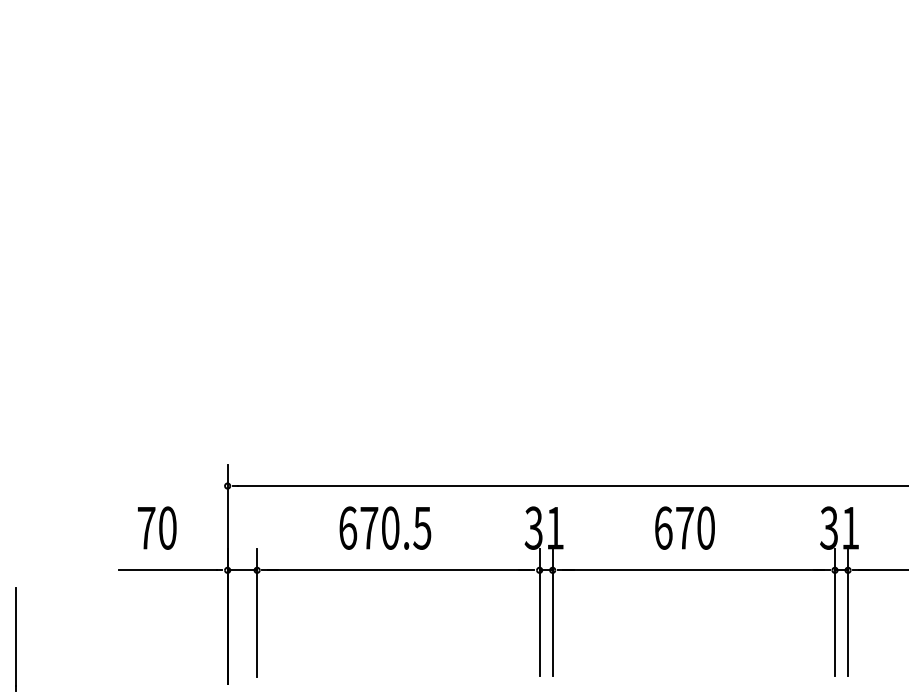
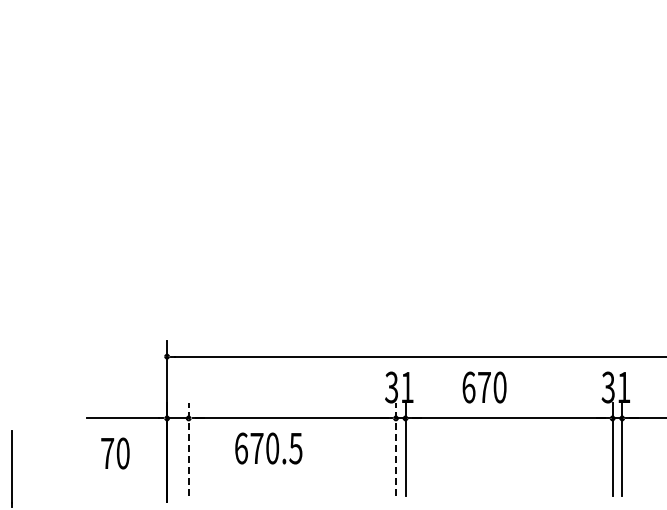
text: (157, 528) -> (115, 453), moved
text: (384, 528) -> (268, 448), moved
text: (684, 528) -> (484, 387), moved
line: (256, 612) -> (188, 449), solid -> dashed
line: (539, 612) -> (395, 449), solid -> dashed

